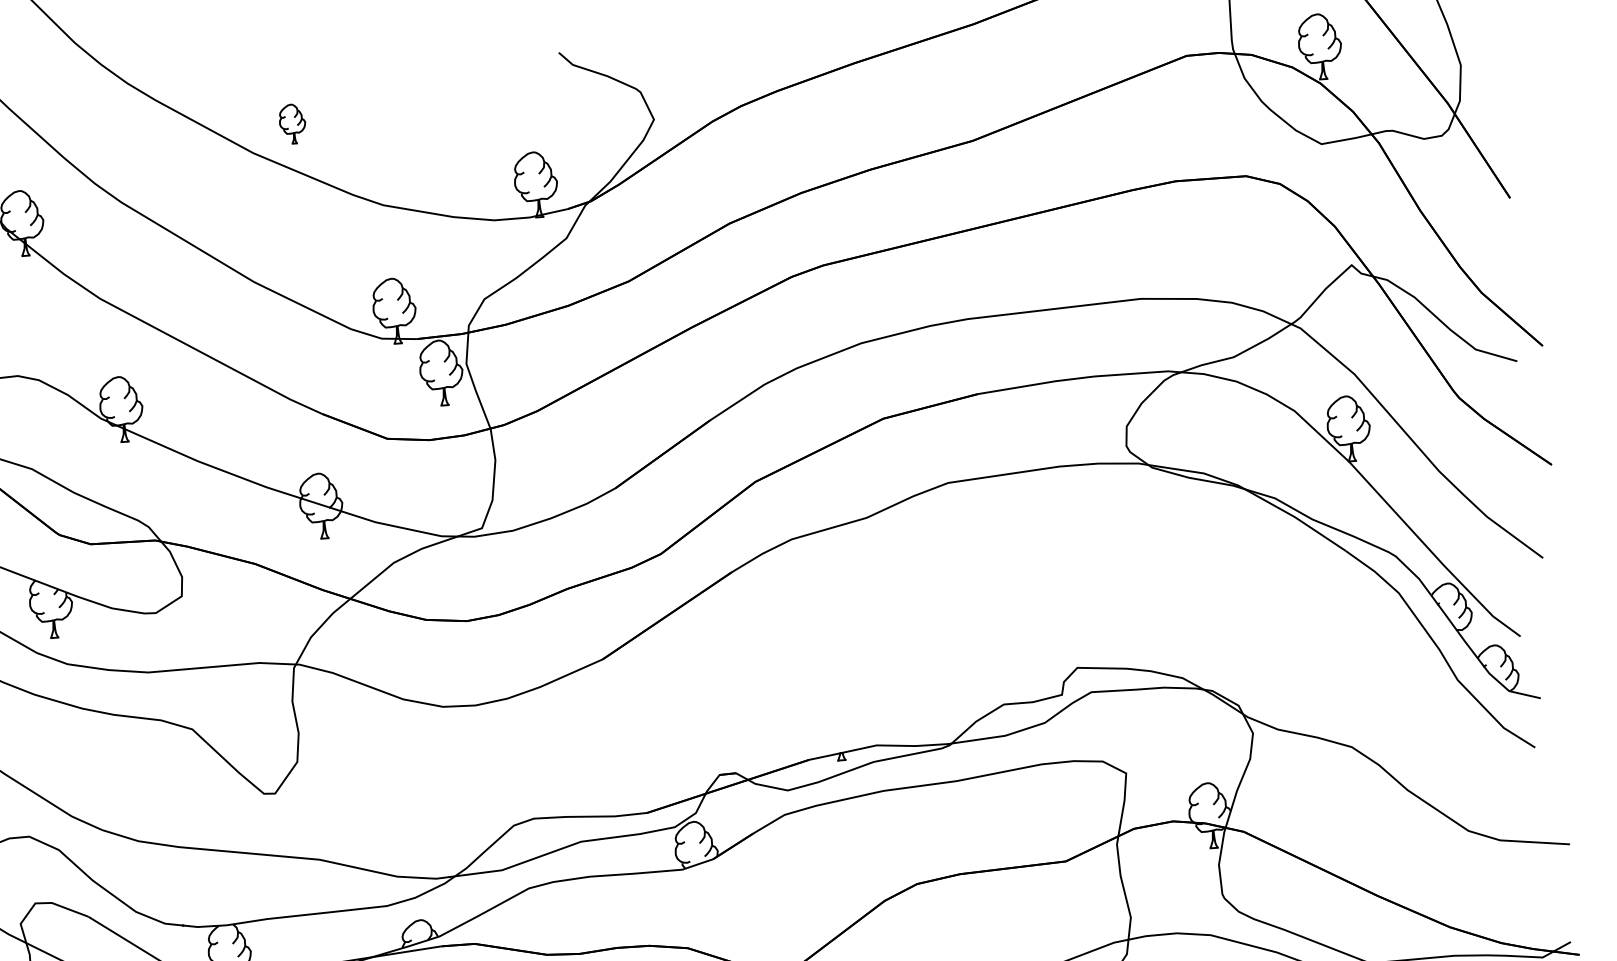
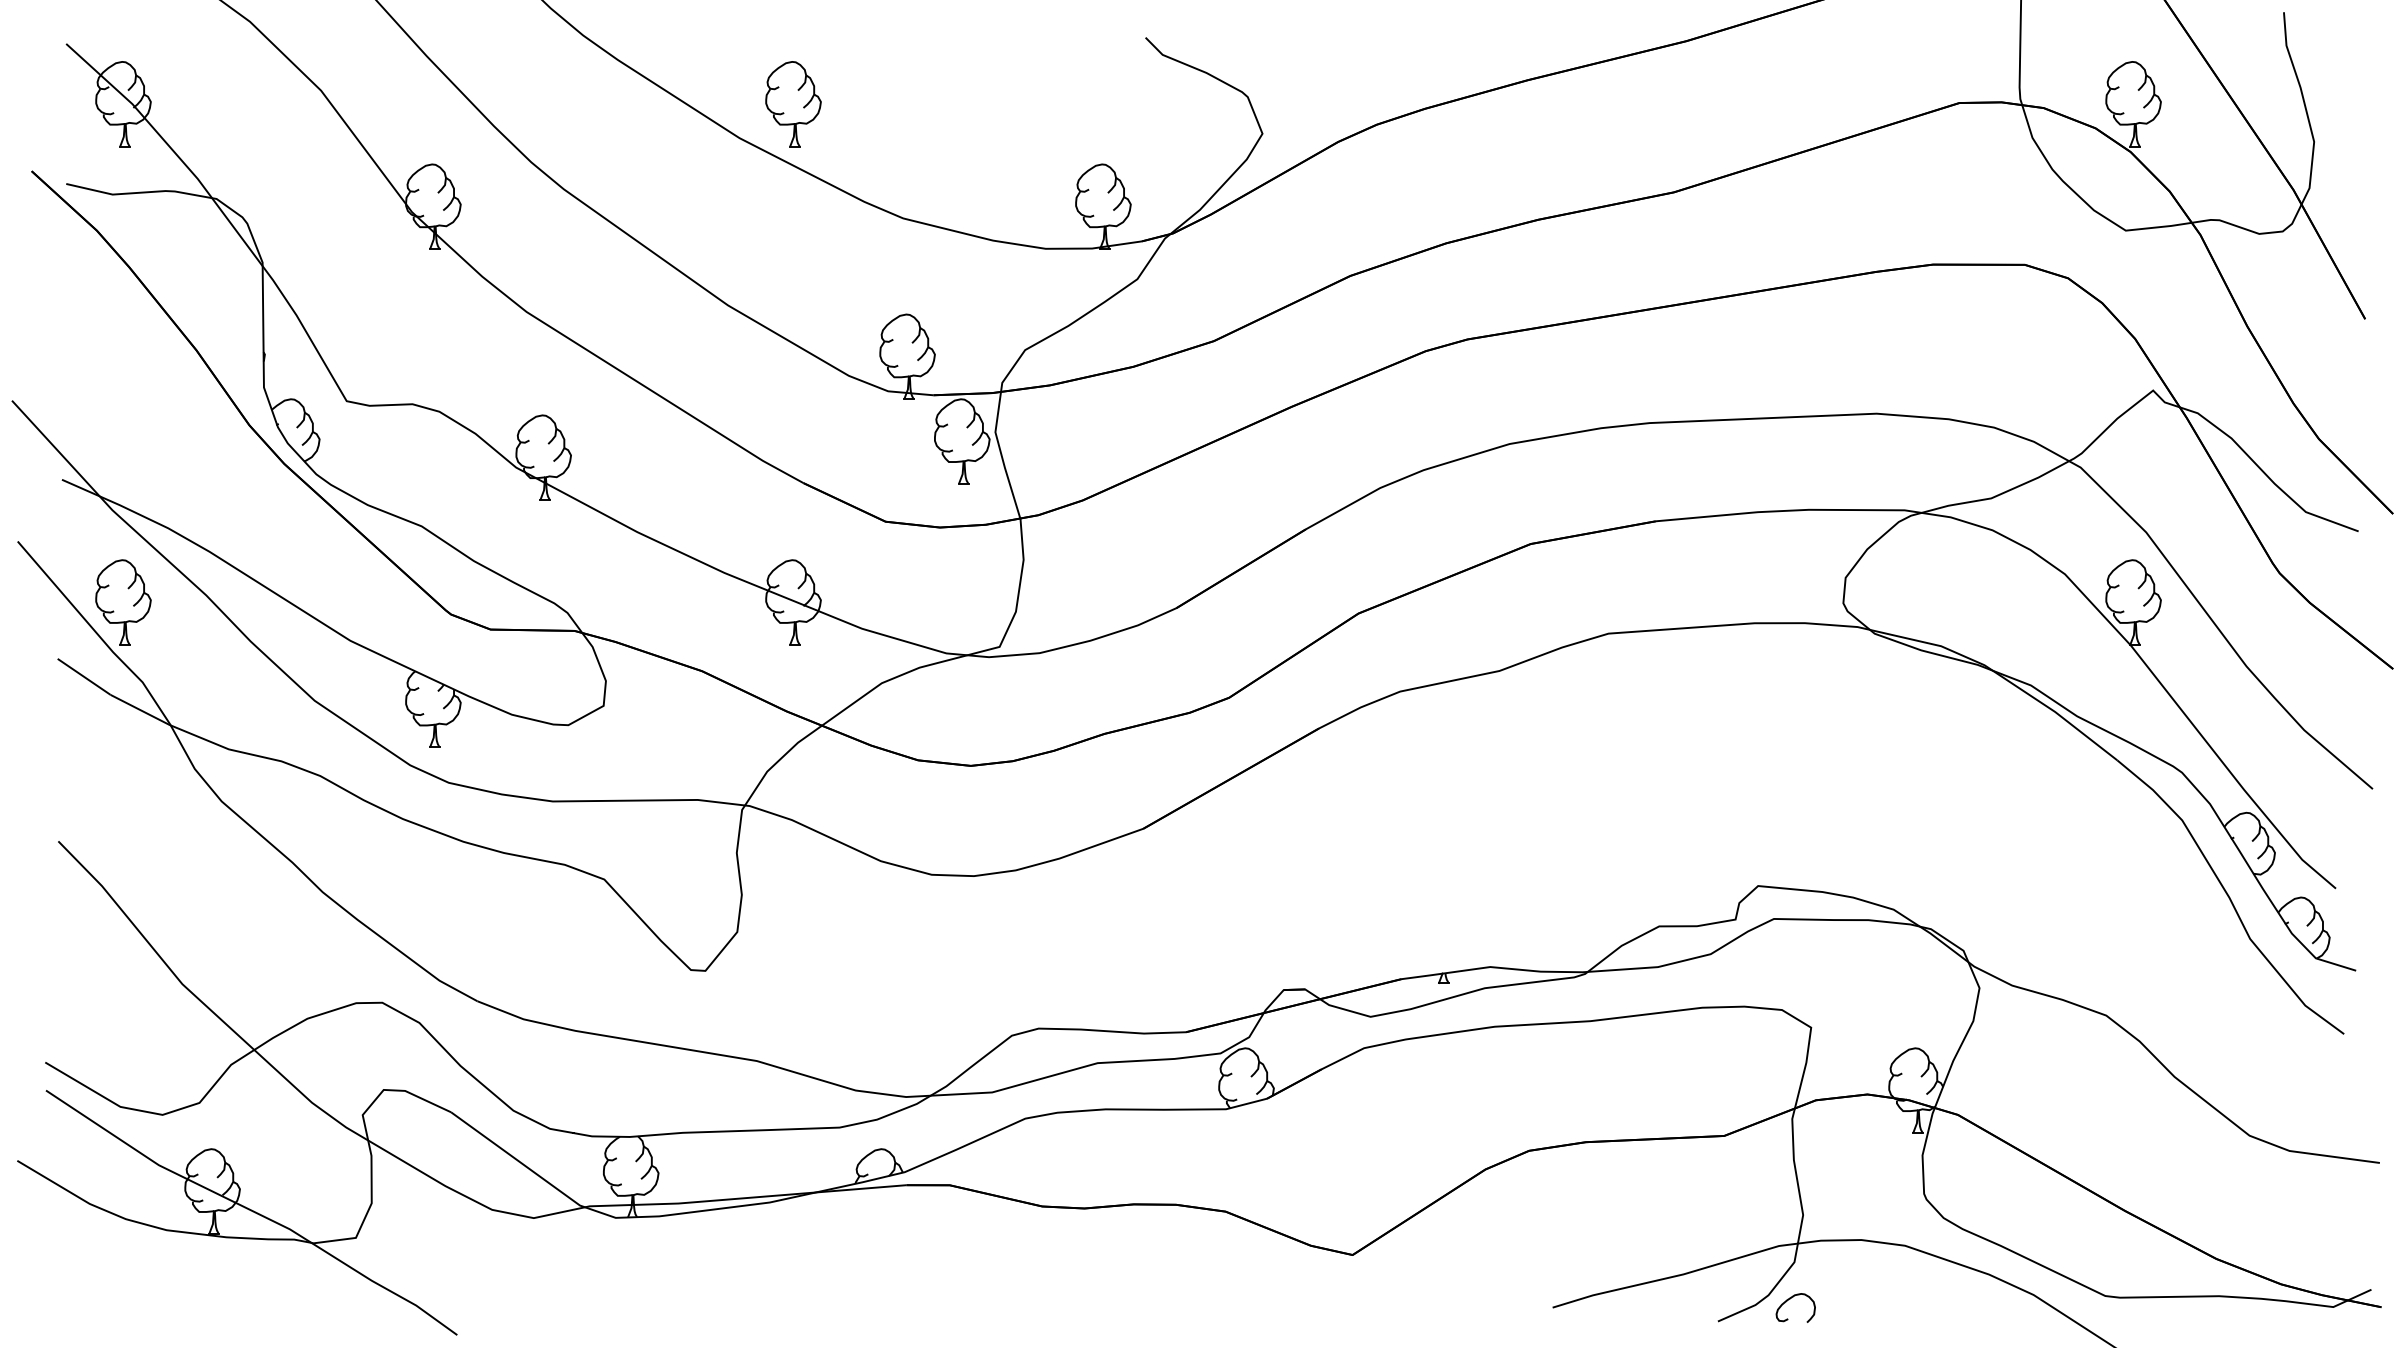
part: (292, 124) -> (793, 104), size x1.67

